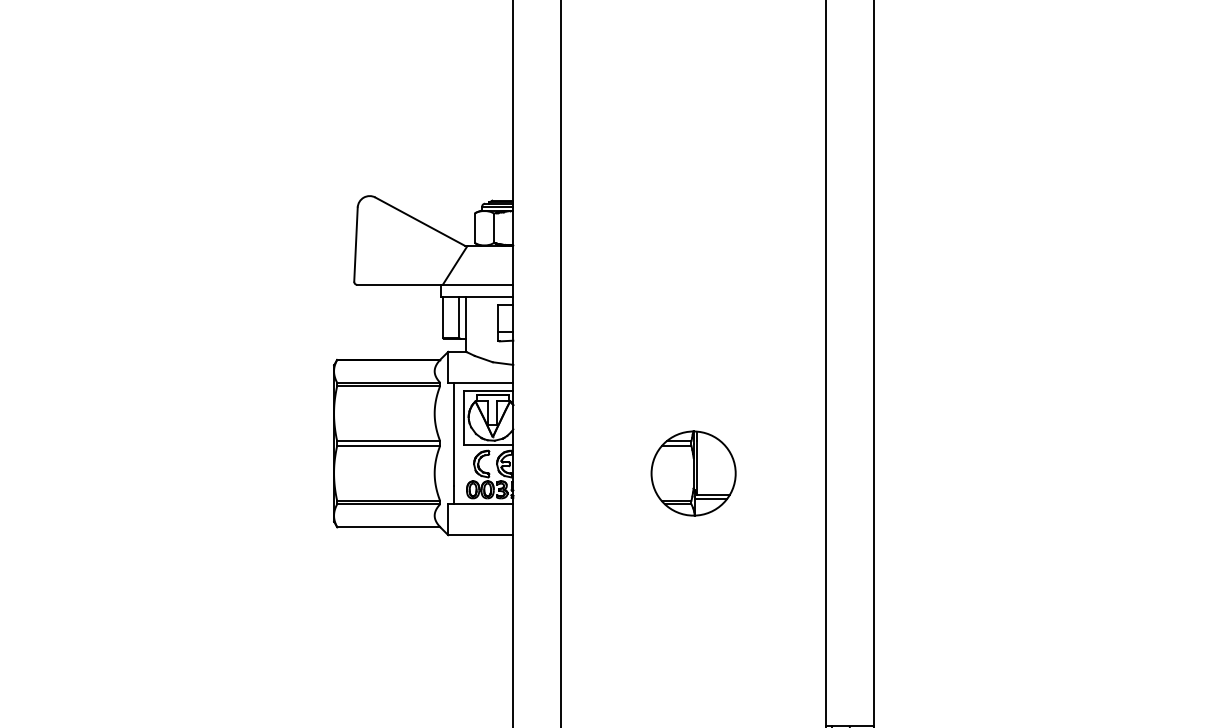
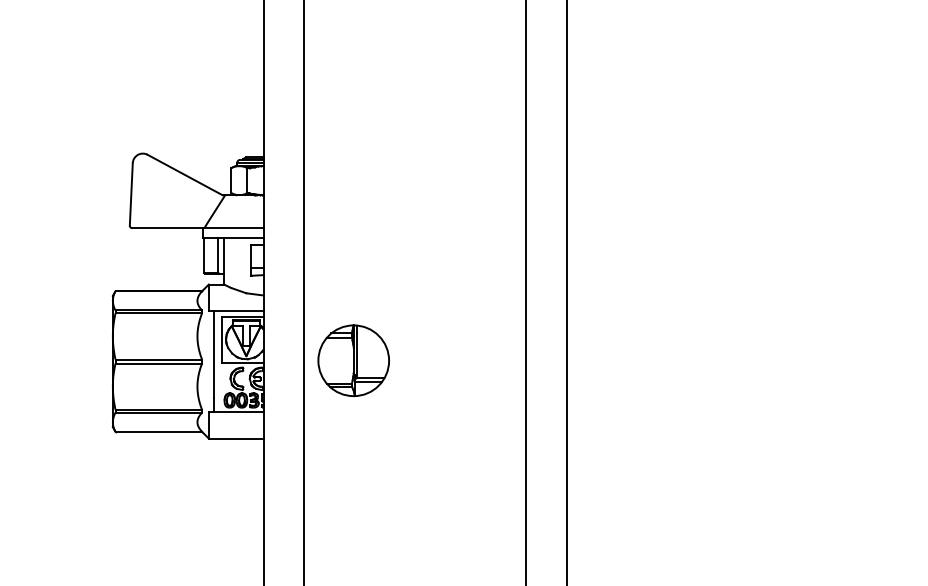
part: (693, 473) -> (353, 360), moved

